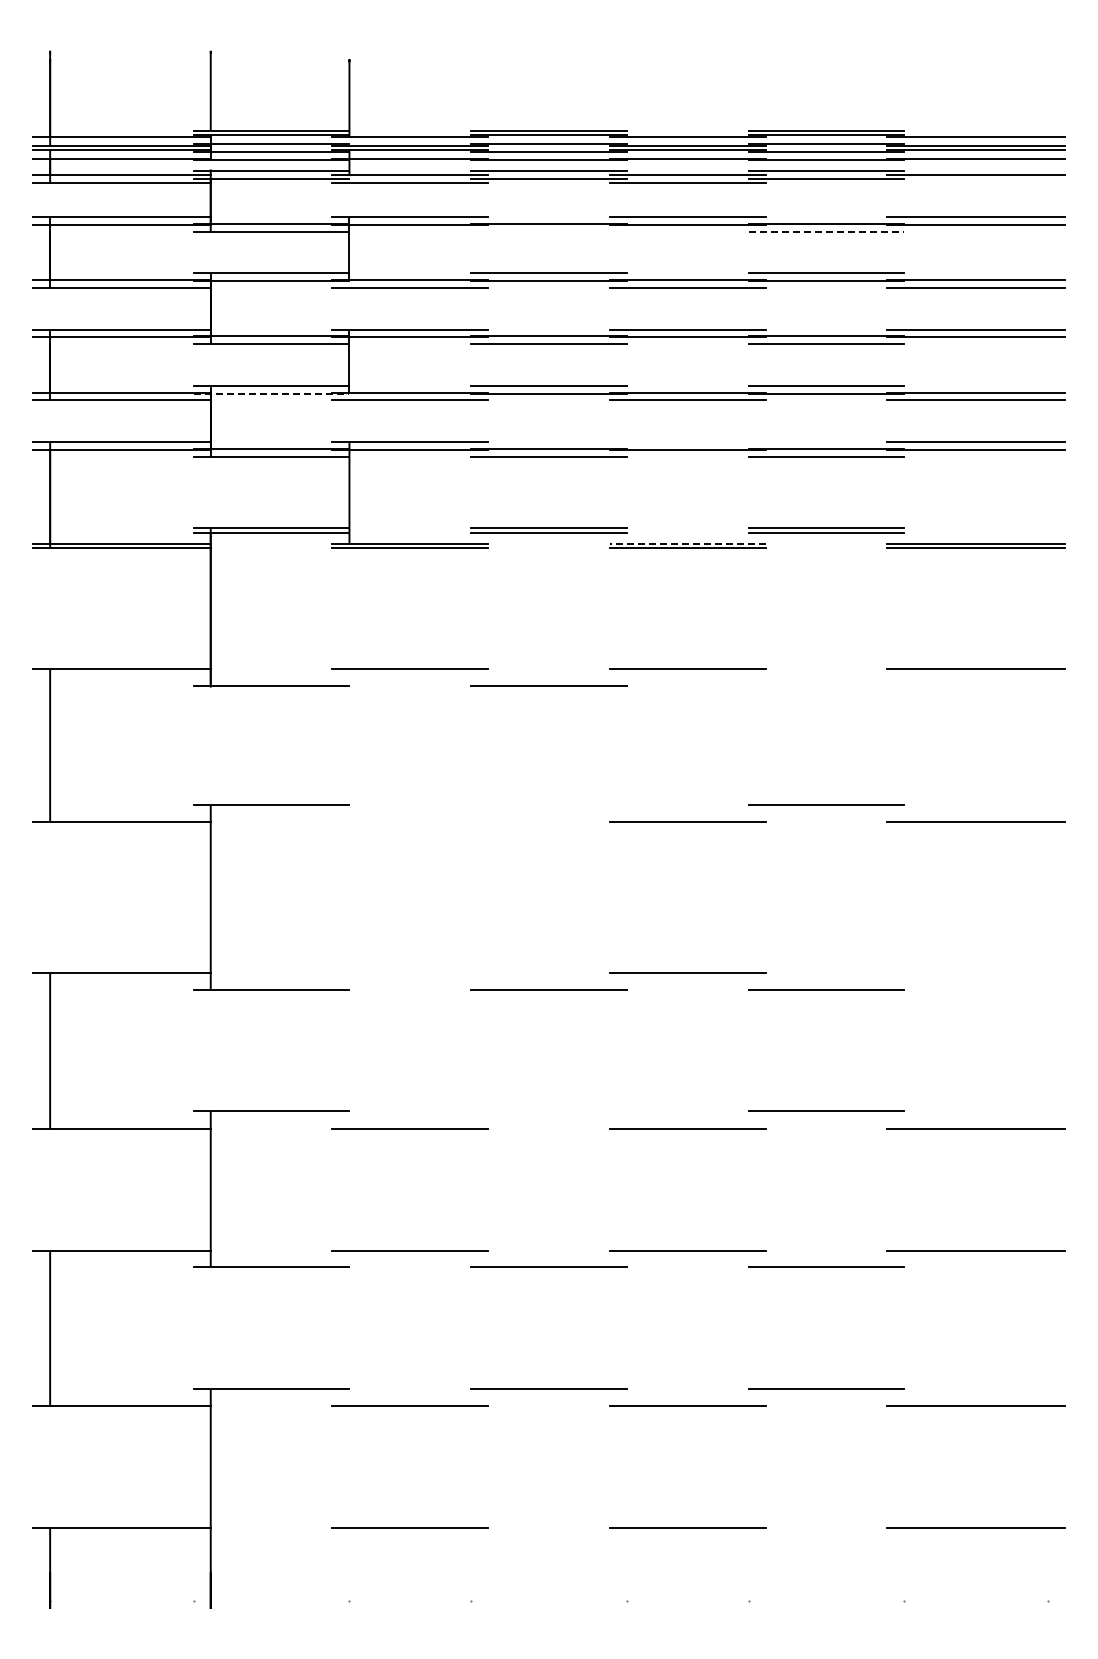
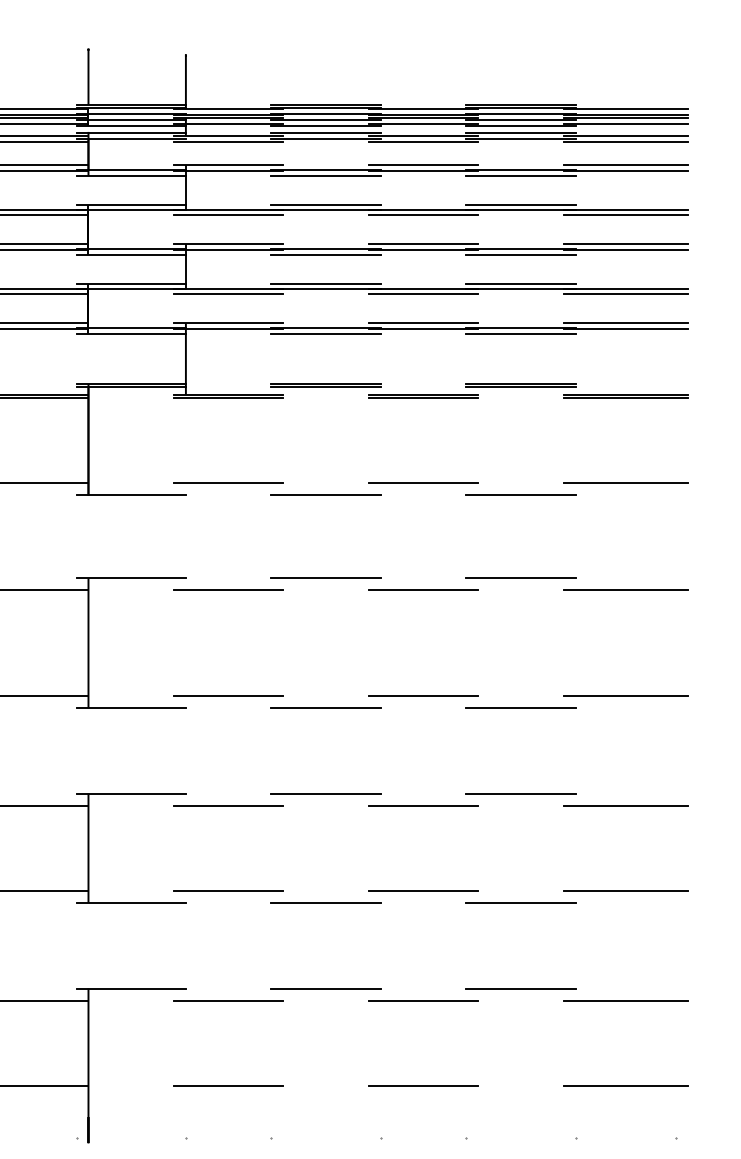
line: (975, 183) -> (625, 141), added
line: (548, 231) -> (325, 175), added
line: (826, 231) -> (520, 175), dashed -> solid
line: (271, 393) -> (131, 289), dashed -> solid
line: (687, 441) -> (423, 323), added
line: (687, 543) -> (423, 394), dashed -> solid
line: (826, 685) -> (520, 494), added
line: (548, 804) -> (325, 577), added
line: (410, 821) -> (228, 589), added
line: (410, 972) -> (228, 696), added
line: (975, 972) -> (625, 696), added
line: (548, 1111) -> (325, 793), added

